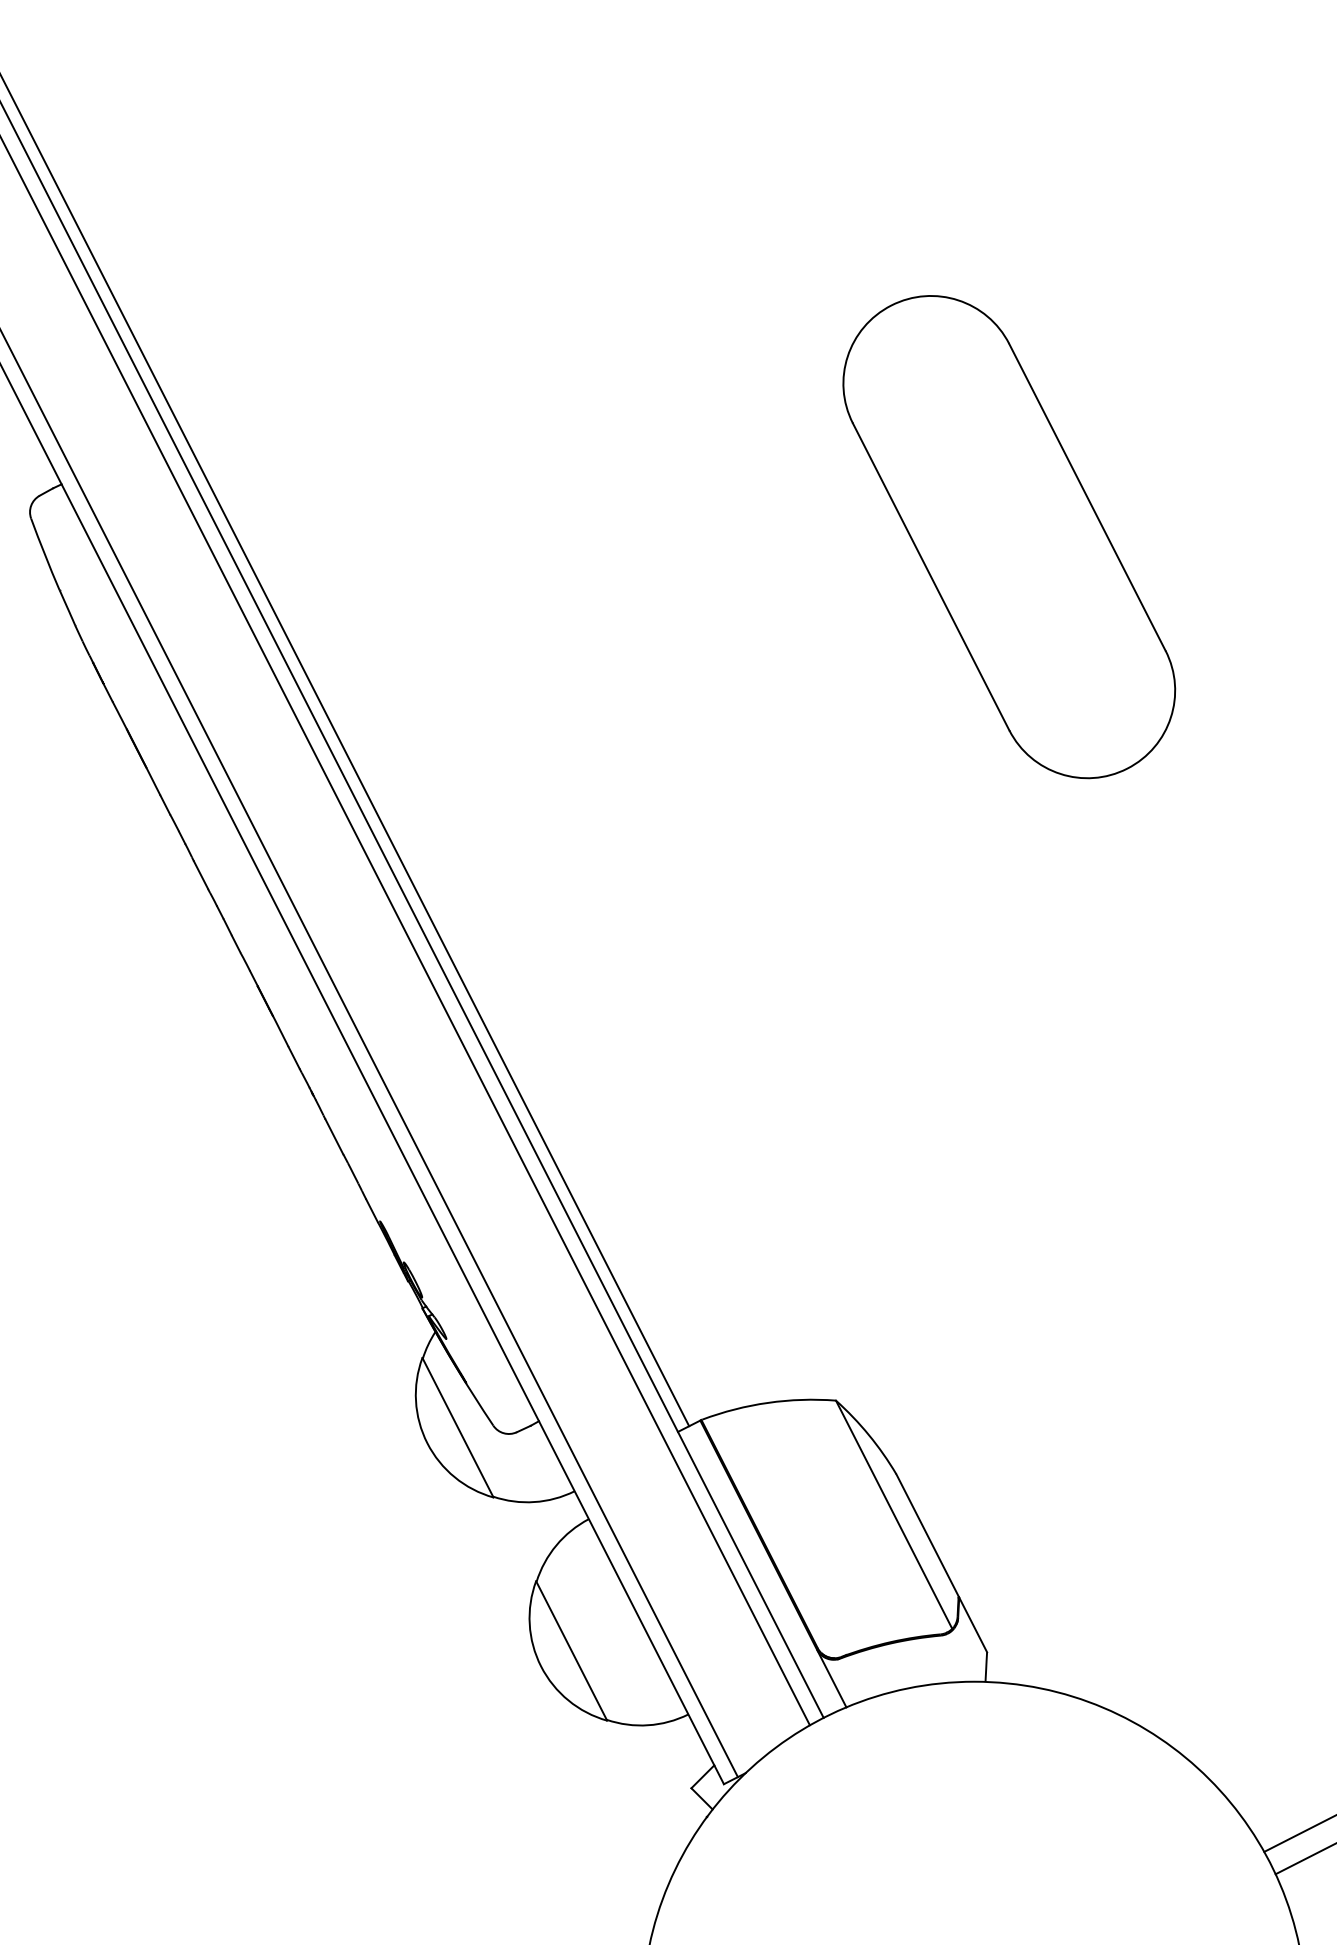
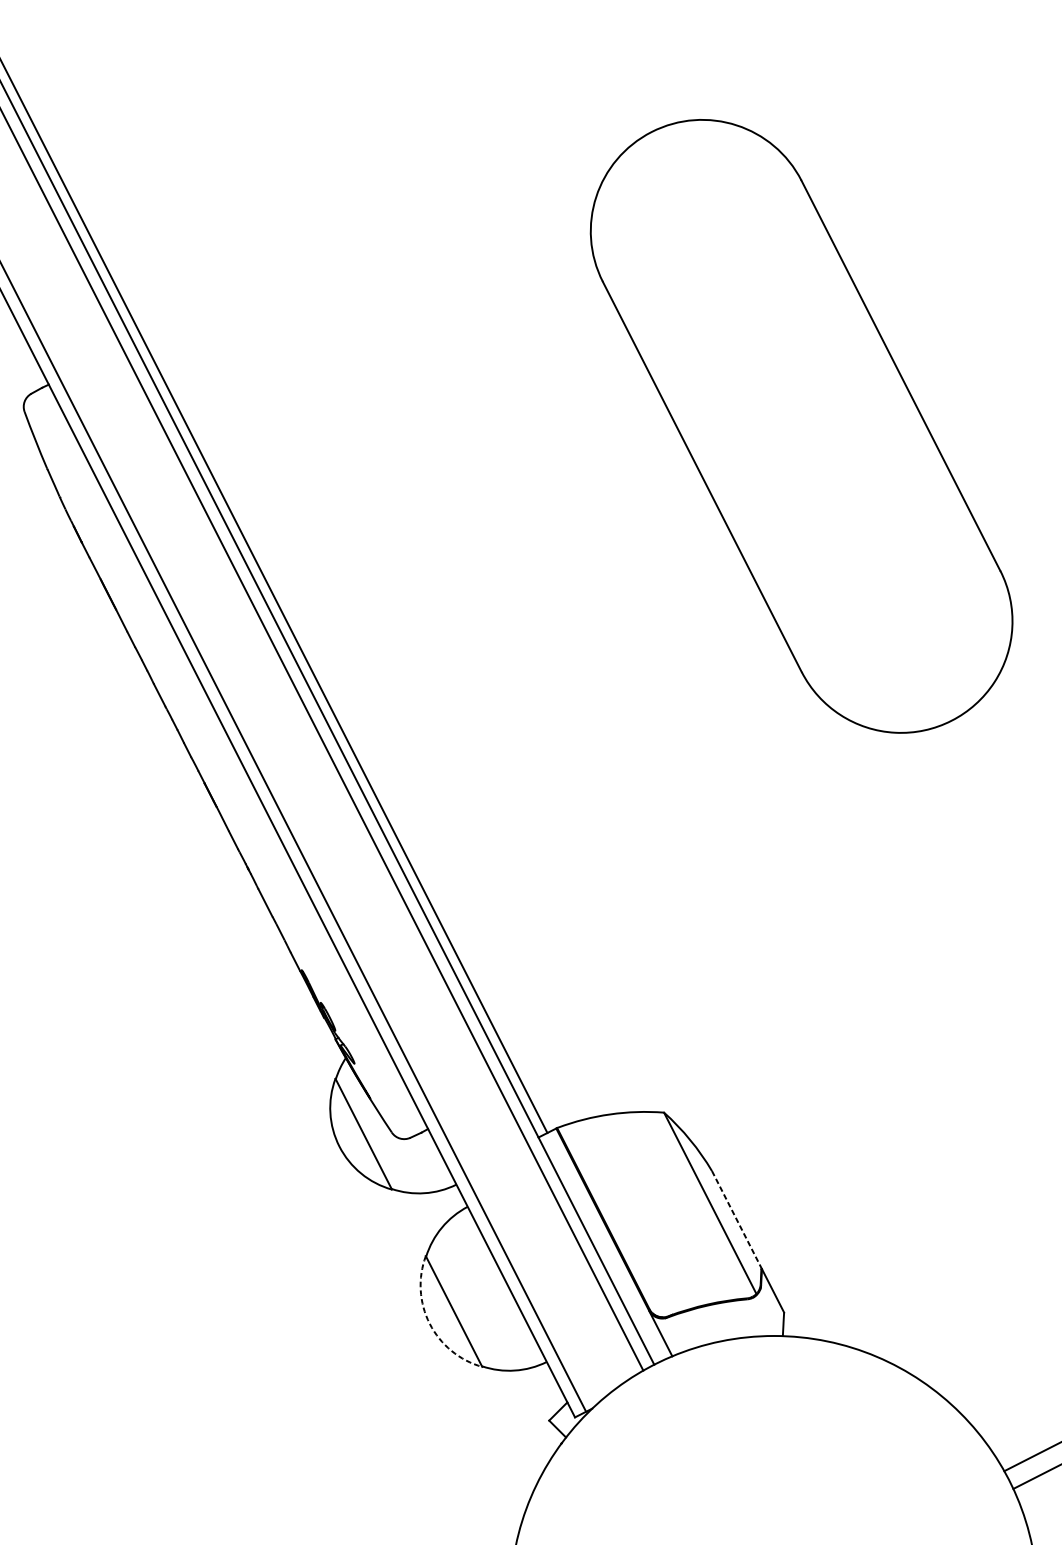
part: (1009, 537) -> (801, 426), size x1.6
line: (927, 1535) -> (736, 1219), solid -> dashed
arc: (541, 1666) -> (430, 1323), solid -> dashed

